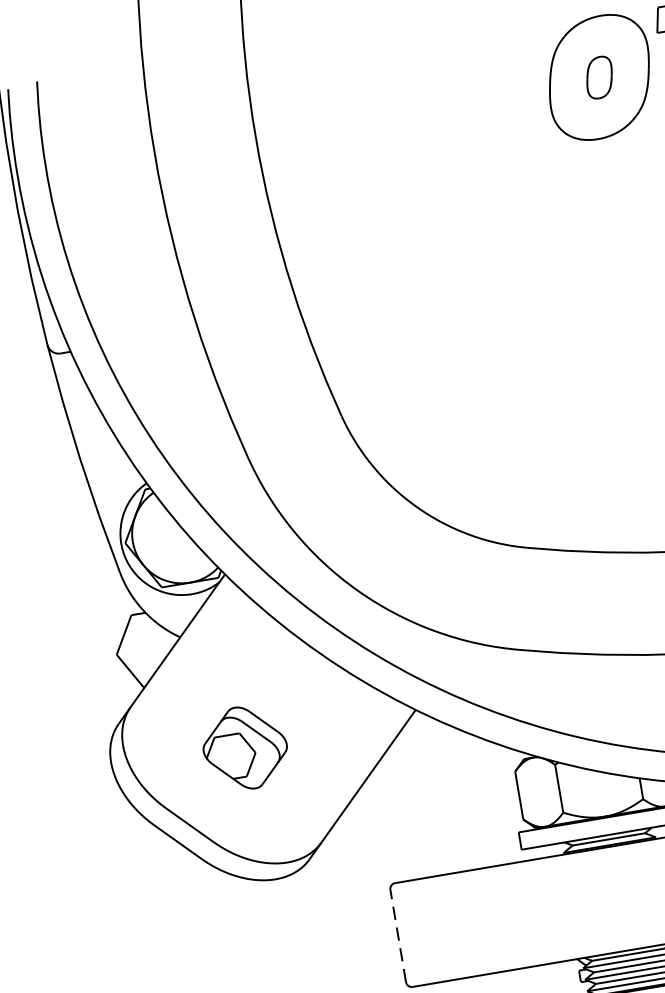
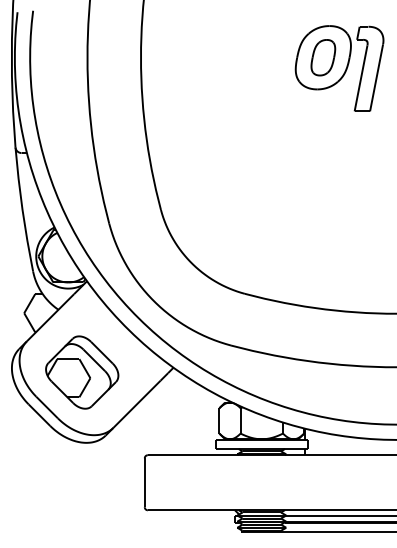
part: (599, 76) -> (323, 57), size x1.67
part: (245, 747) -> (82, 372), size x1.67
line: (397, 935) -> (144, 482), dashed -> solid

